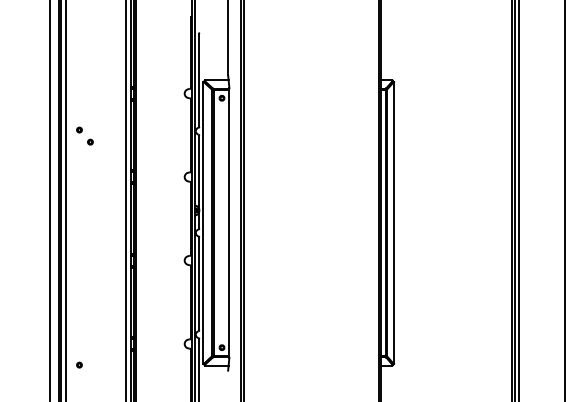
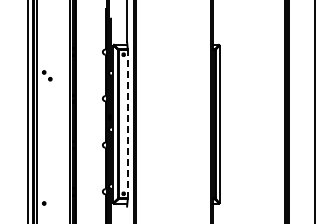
line: (228, 221) -> (127, 123), solid -> dashed

